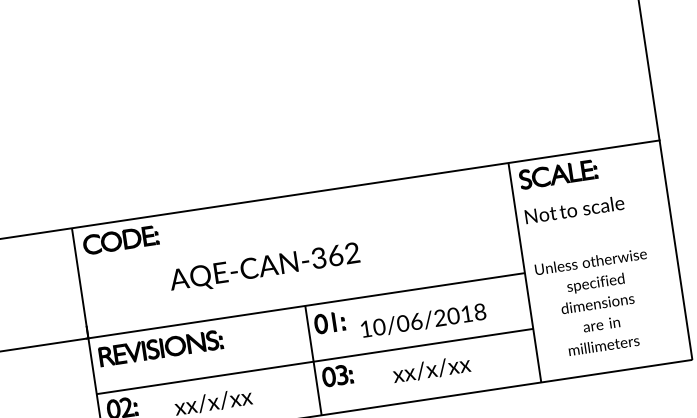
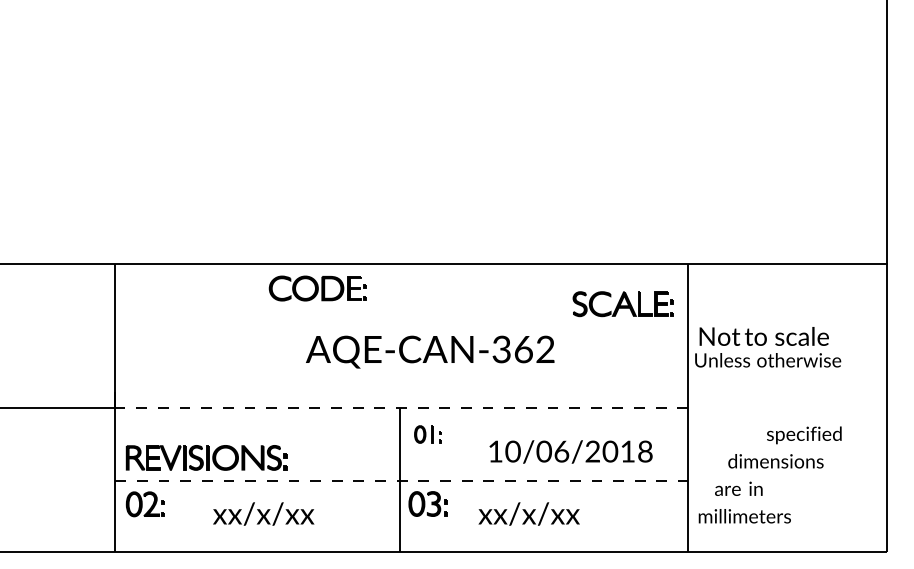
part: (557, 174) -> (622, 304), moved
part: (120, 240) -> (317, 288), moved
text: (591, 261) -> (768, 360), moved
text: (264, 267) -> (430, 351), moved
text: (596, 283) -> (804, 435), moved
line: (304, 306) -> (399, 408), solid -> dashed
text: (423, 320) -> (570, 451), moved
part: (329, 322) -> (427, 434), size x0.7
text: (601, 324) -> (738, 488), moved
text: (603, 345) -> (744, 516), moved
part: (160, 347) -> (206, 457), moved
line: (315, 361) -> (402, 481), solid -> dashed
text: (431, 369) -> (528, 513), moved

